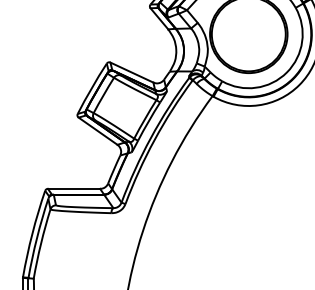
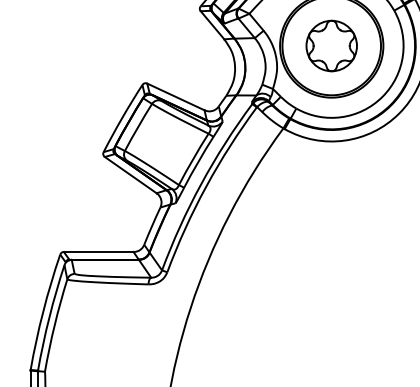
part: (248, 34) -> (331, 46), added

